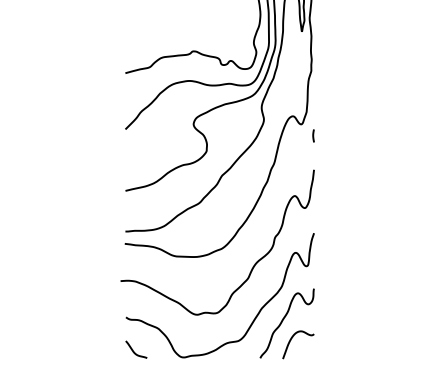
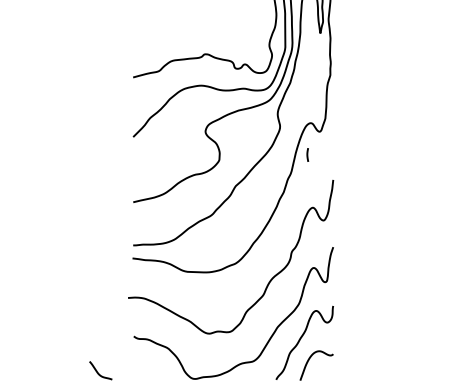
curve: (313, 135) -> (307, 154), moved
curve: (134, 351) -> (98, 372), moved

